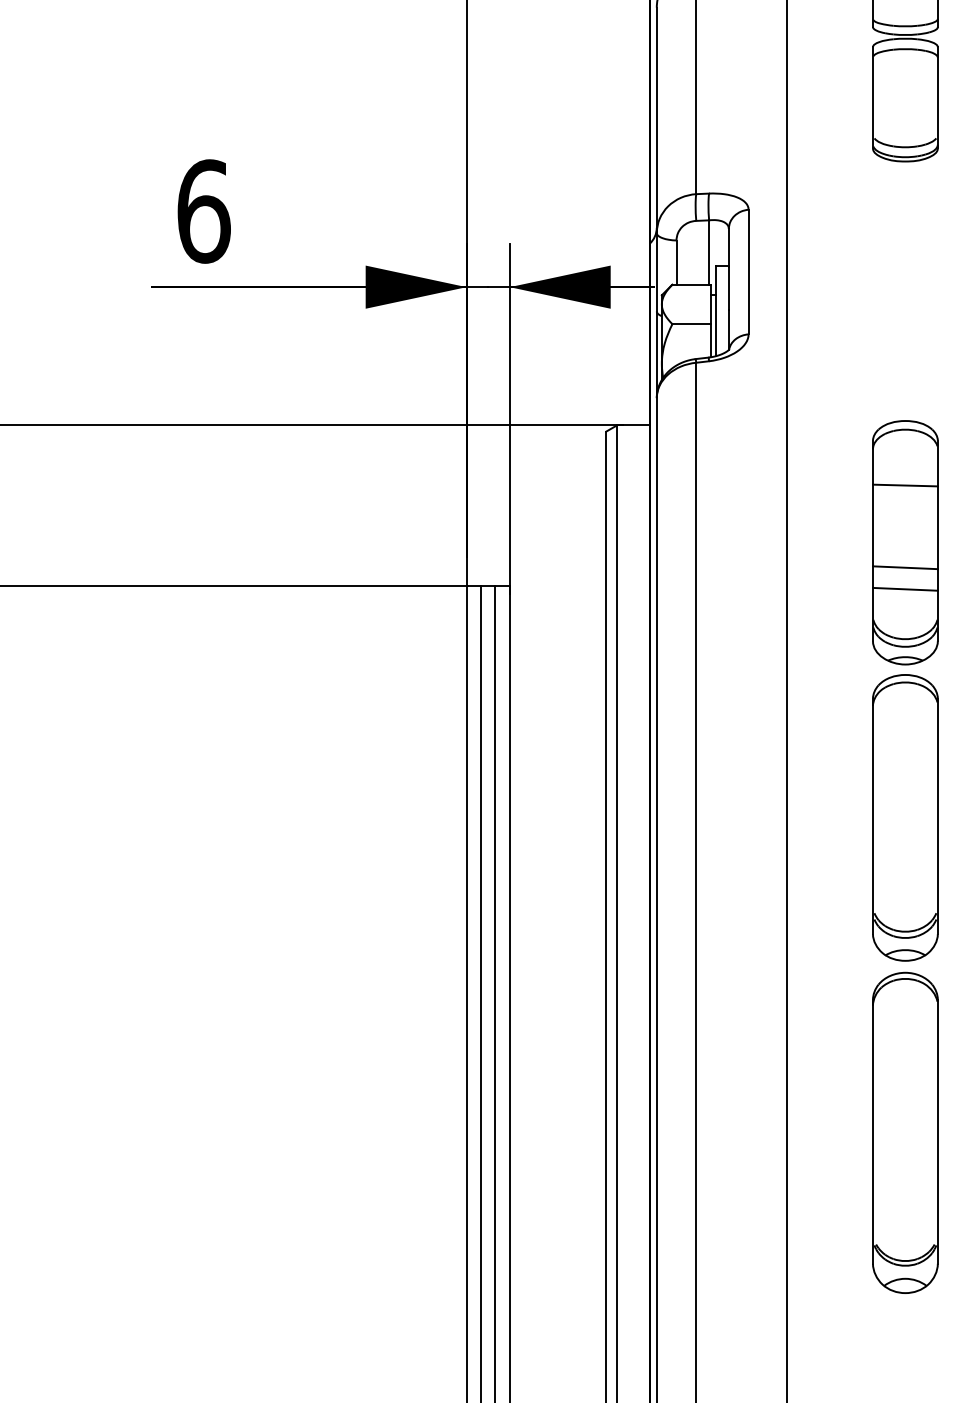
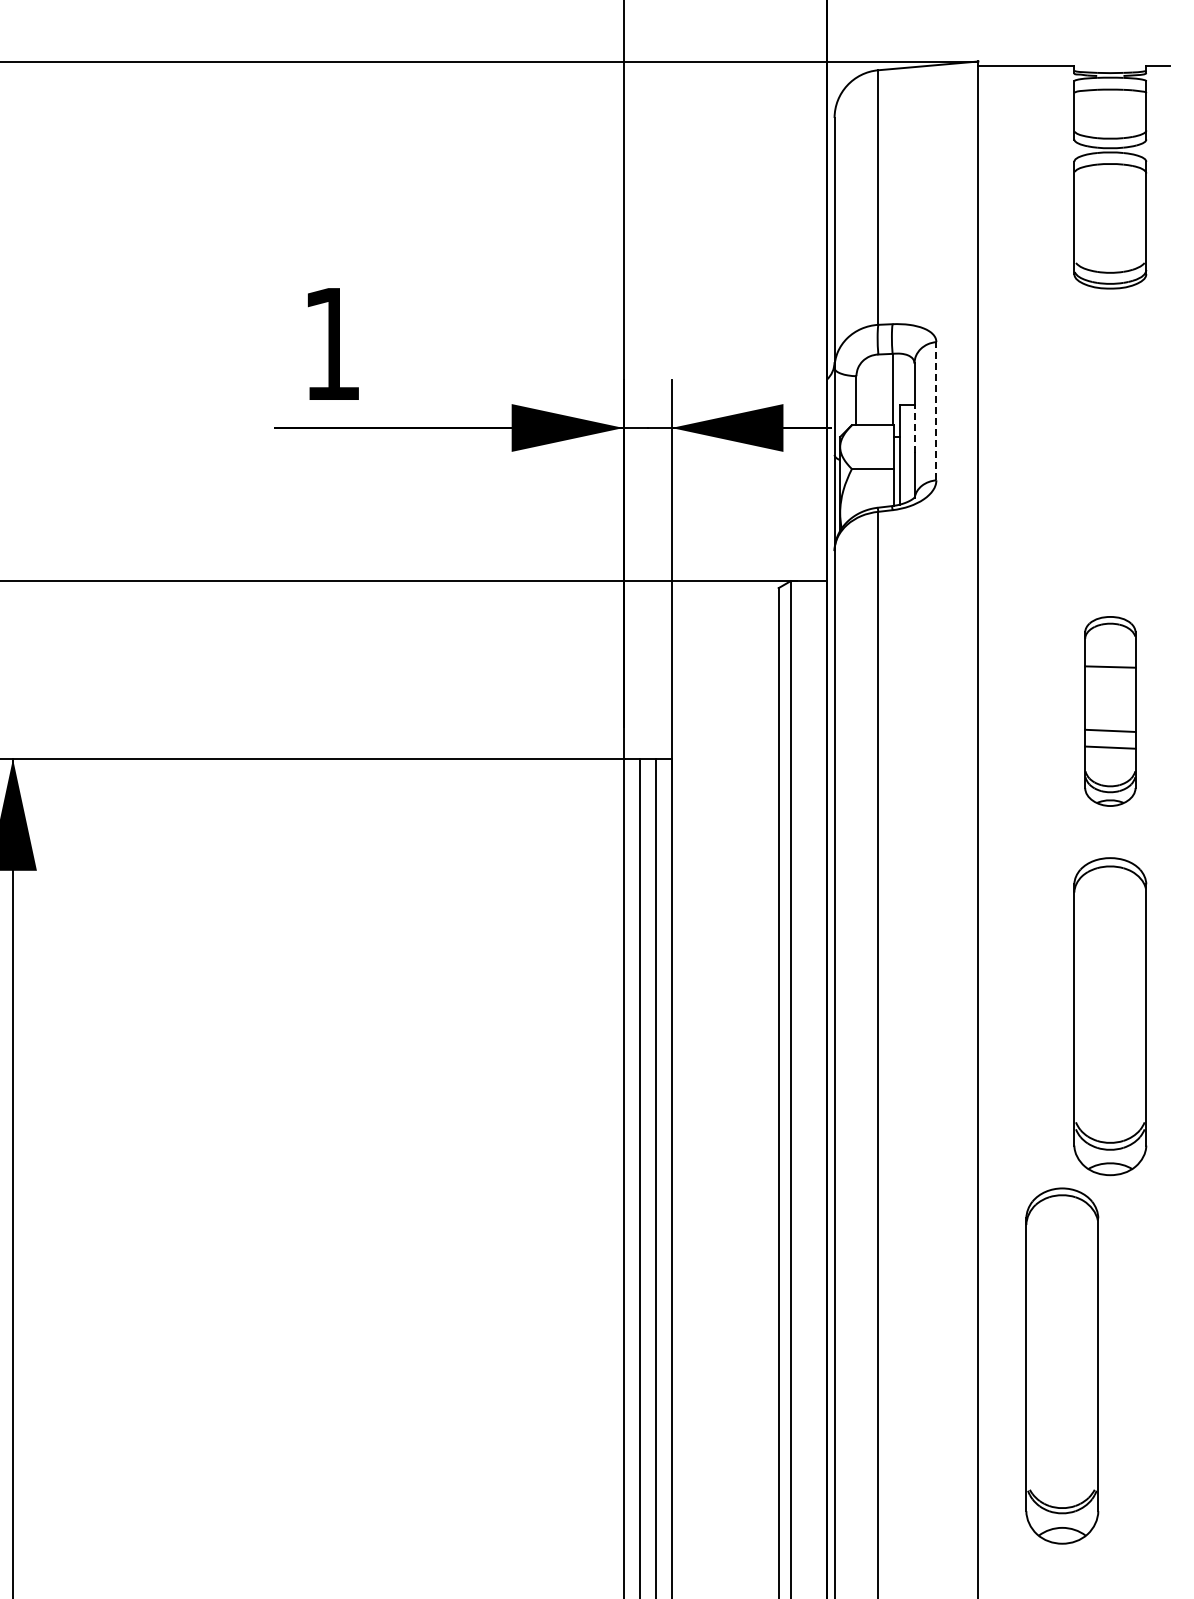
text: (204, 211) -> (332, 344), 6 -> 1
line: (748, 271) -> (936, 410), solid -> dashed
line: (728, 288) -> (914, 429), solid -> dashed
part: (905, 542) -> (1110, 711), size x0.7
part: (905, 1132) -> (1062, 1365), moved

